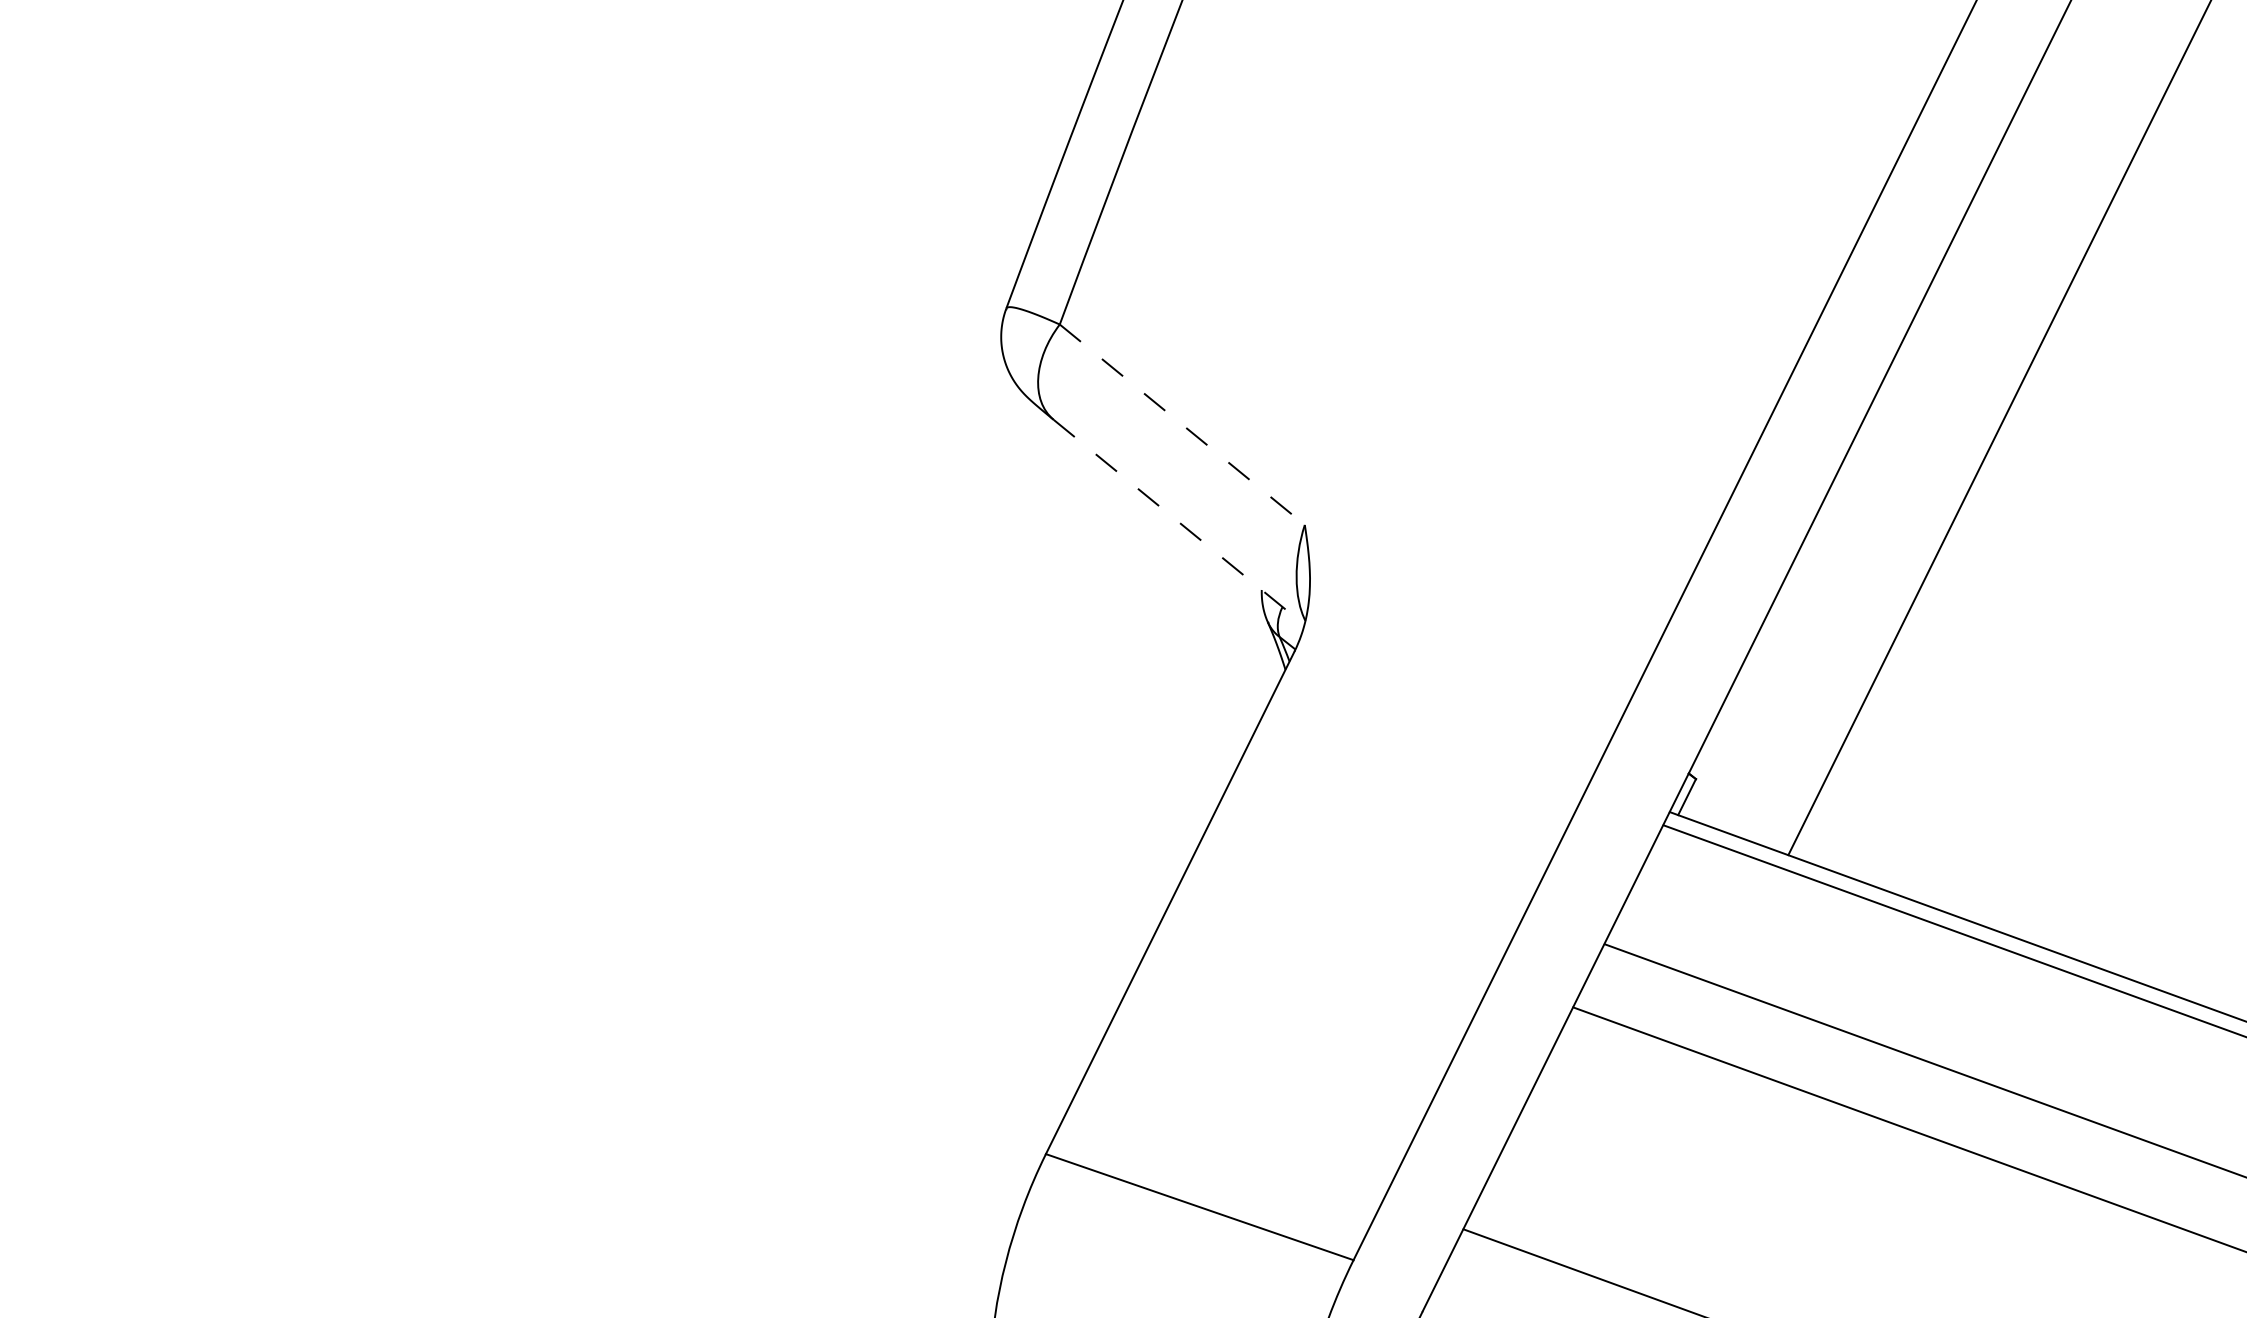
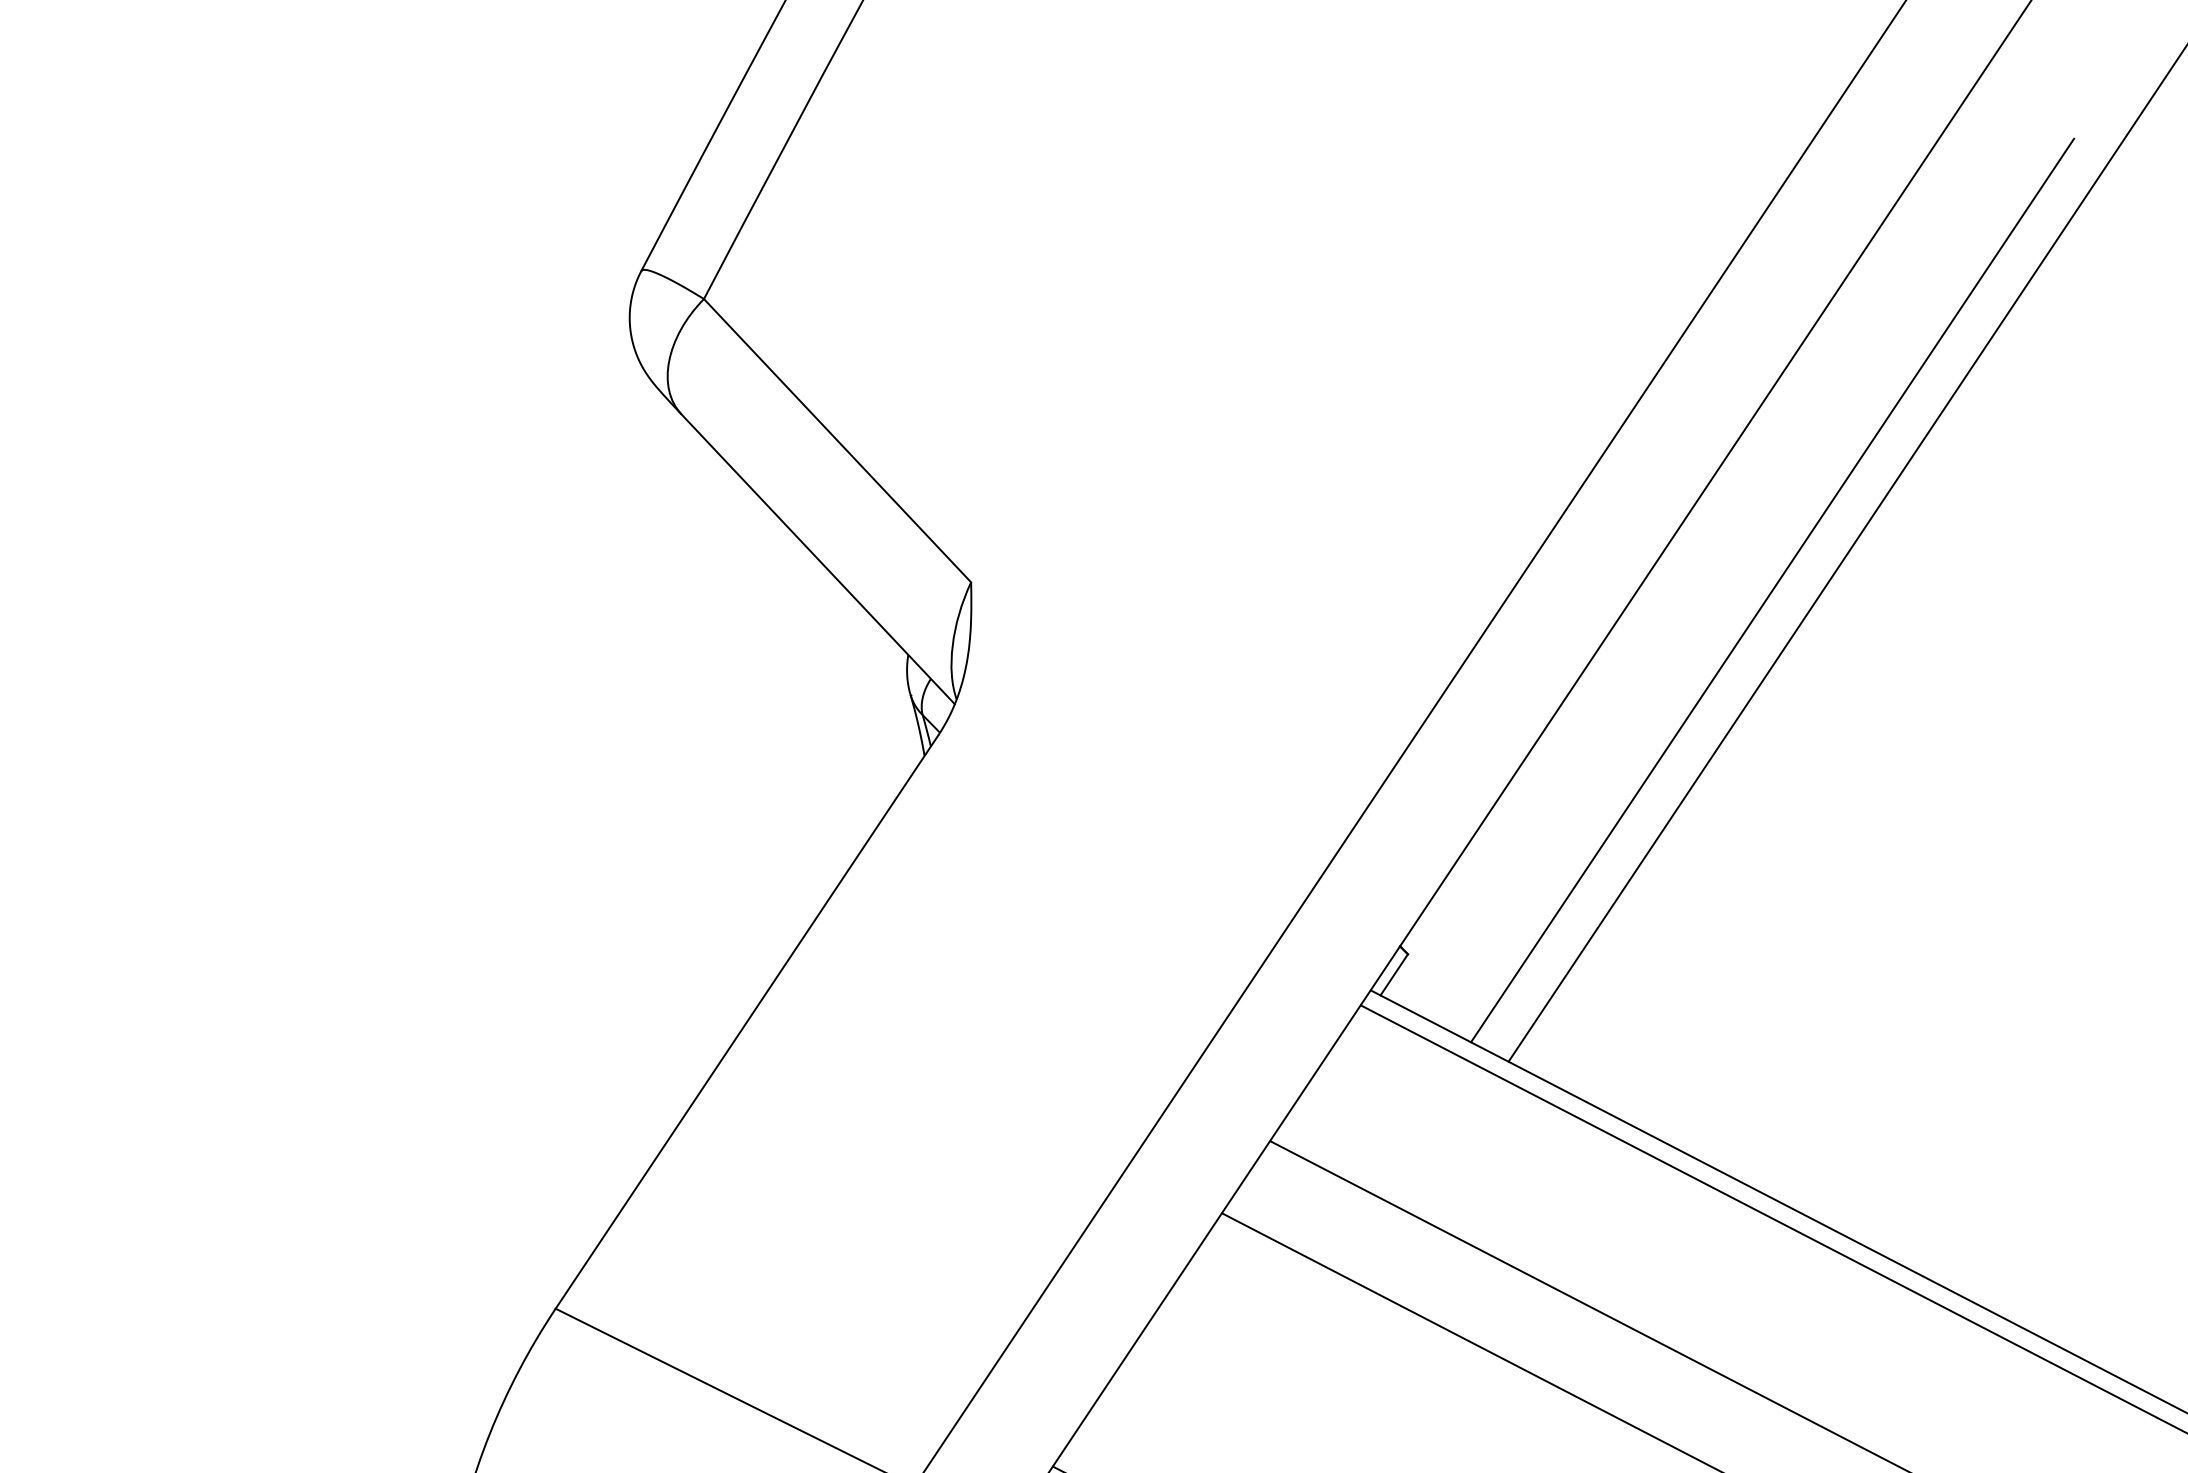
line: (1182, 425) -> (837, 441), dashed -> solid
line: (1951, 447) -> (1772, 590), added
line: (1179, 522) -> (818, 559), dashed -> solid

